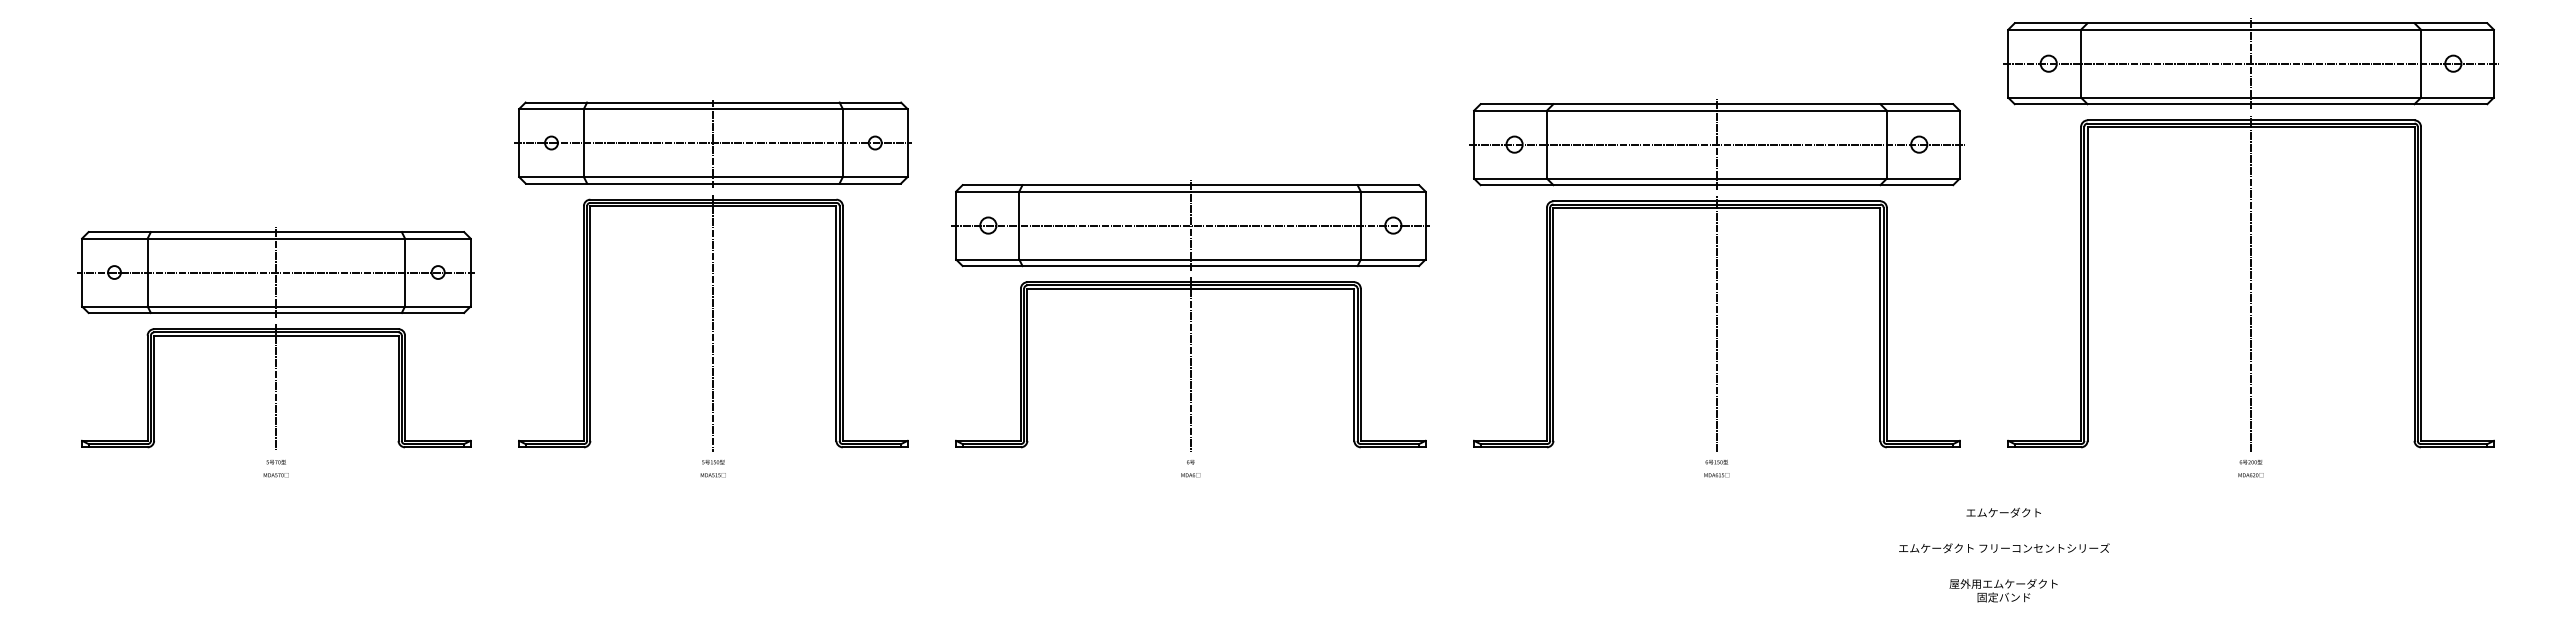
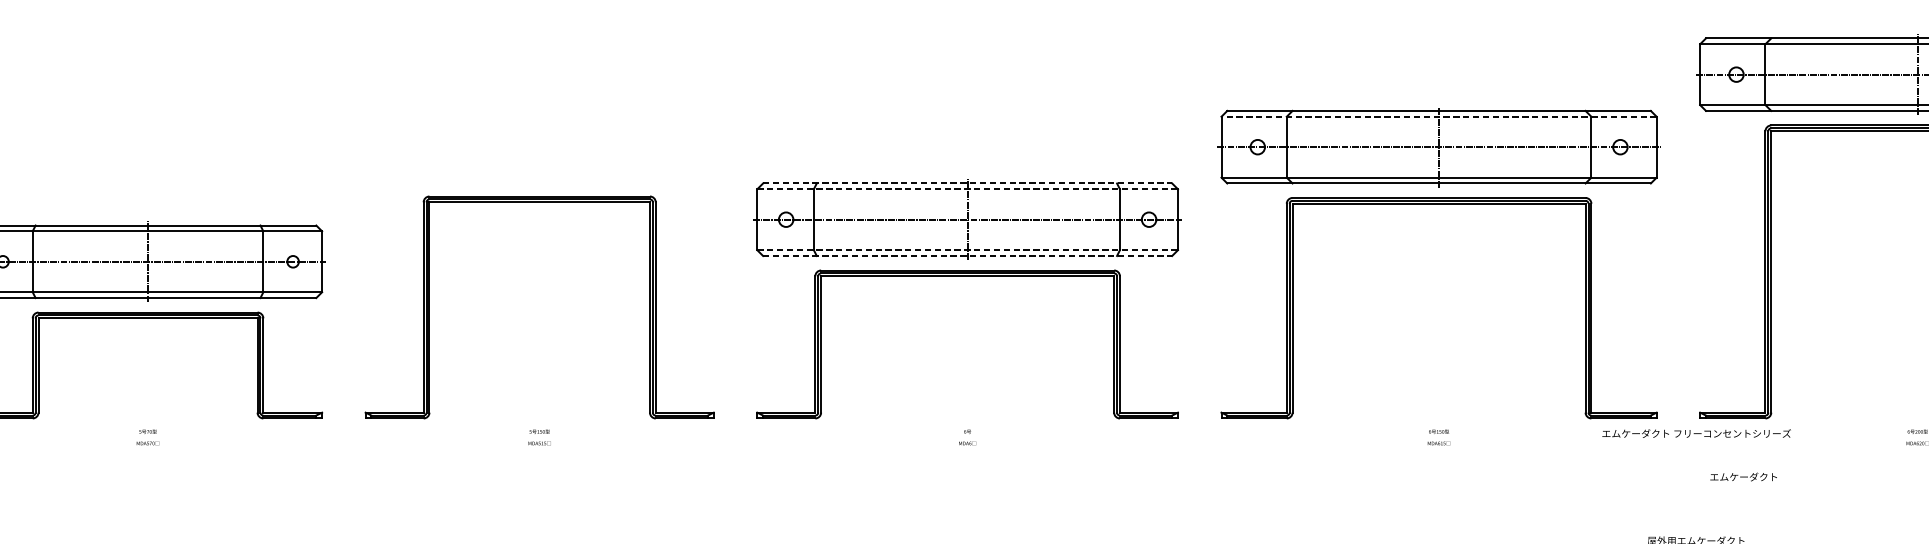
line: (1716, 110) -> (1438, 116), solid -> dashed
part: (712, 143) -> (538, 146), removed
line: (1191, 185) -> (968, 183), solid -> dashed
line: (1190, 191) -> (967, 189), solid -> dashed
line: (1190, 259) -> (967, 250), solid -> dashed
line: (1191, 266) -> (968, 256), solid -> dashed
line: (2251, 283) -> (1918, 271), removed
line: (713, 323) -> (539, 307), removed
line: (1716, 324) -> (1438, 308), removed
line: (1190, 364) -> (967, 344), removed
line: (276, 388) -> (148, 365), removed
text: (2003, 512) -> (1743, 476), moved
text: (2004, 547) -> (1696, 432), moved

